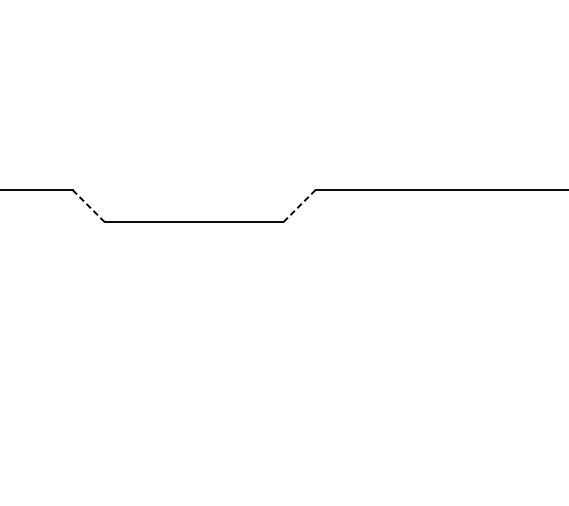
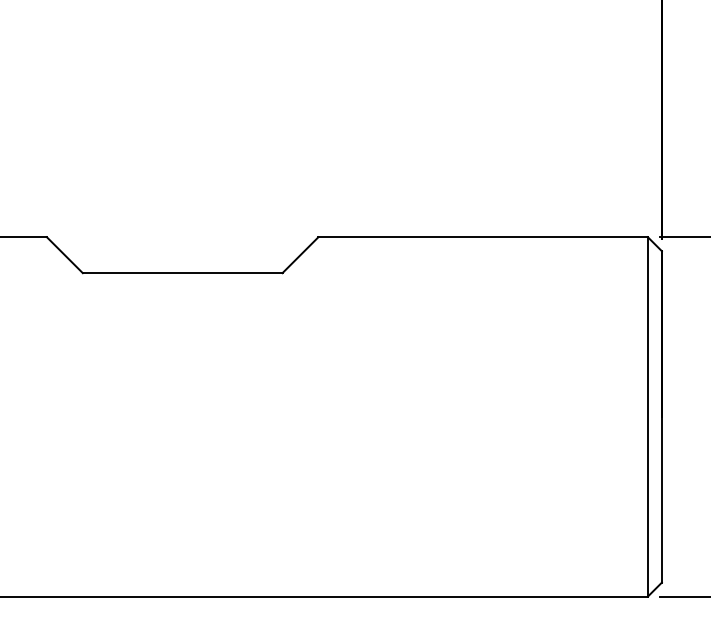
line: (299, 205) -> (300, 254), dashed -> solid
line: (89, 206) -> (65, 255), dashed -> solid

